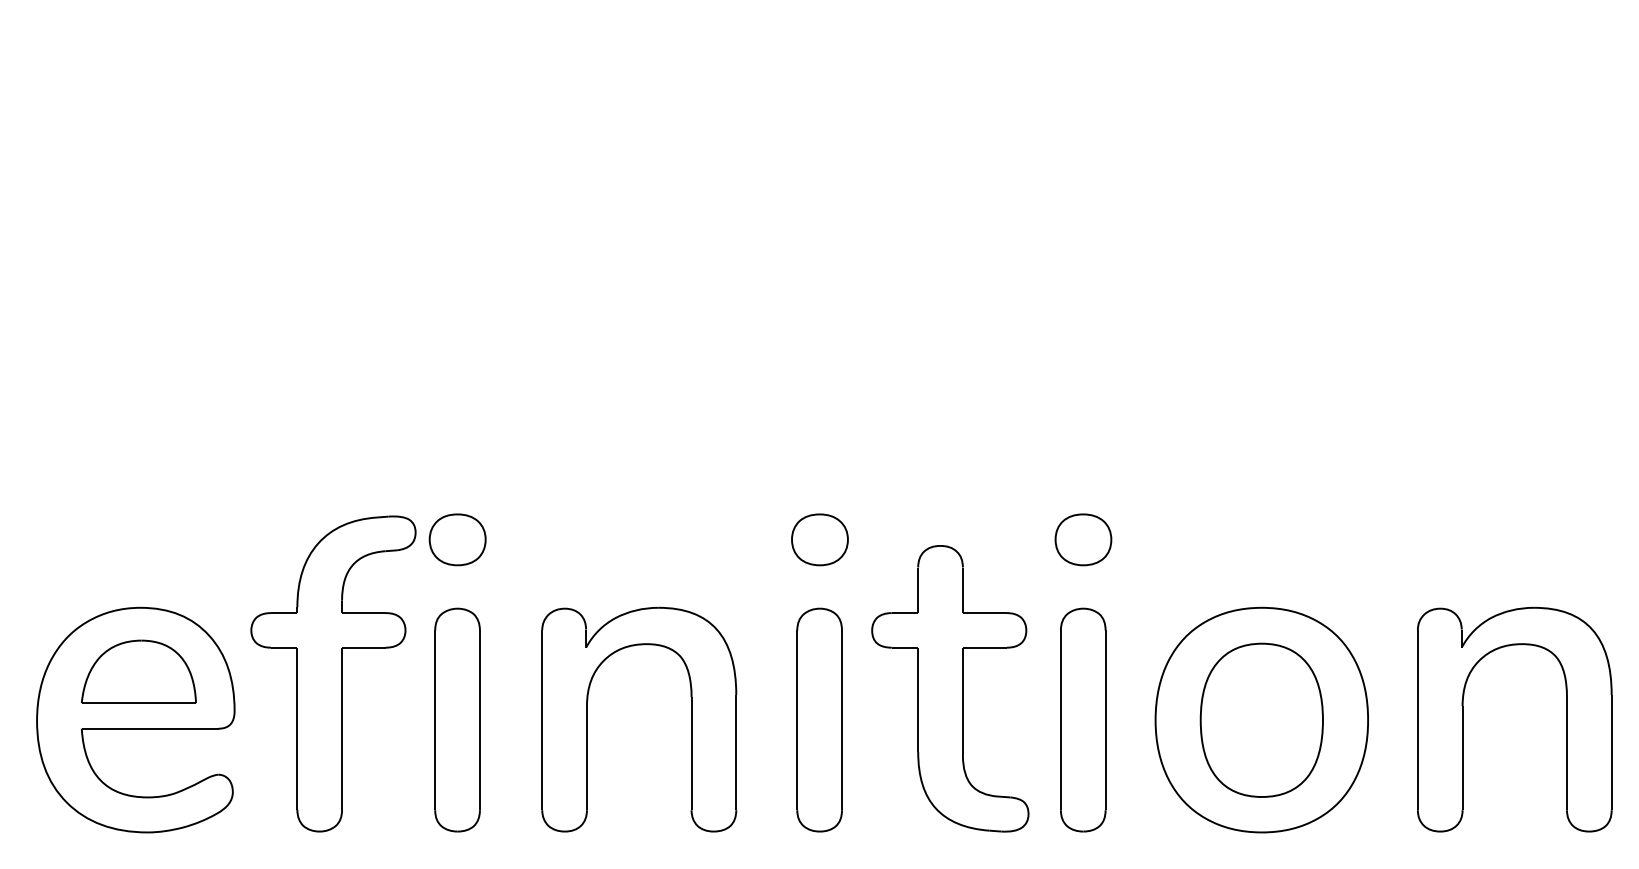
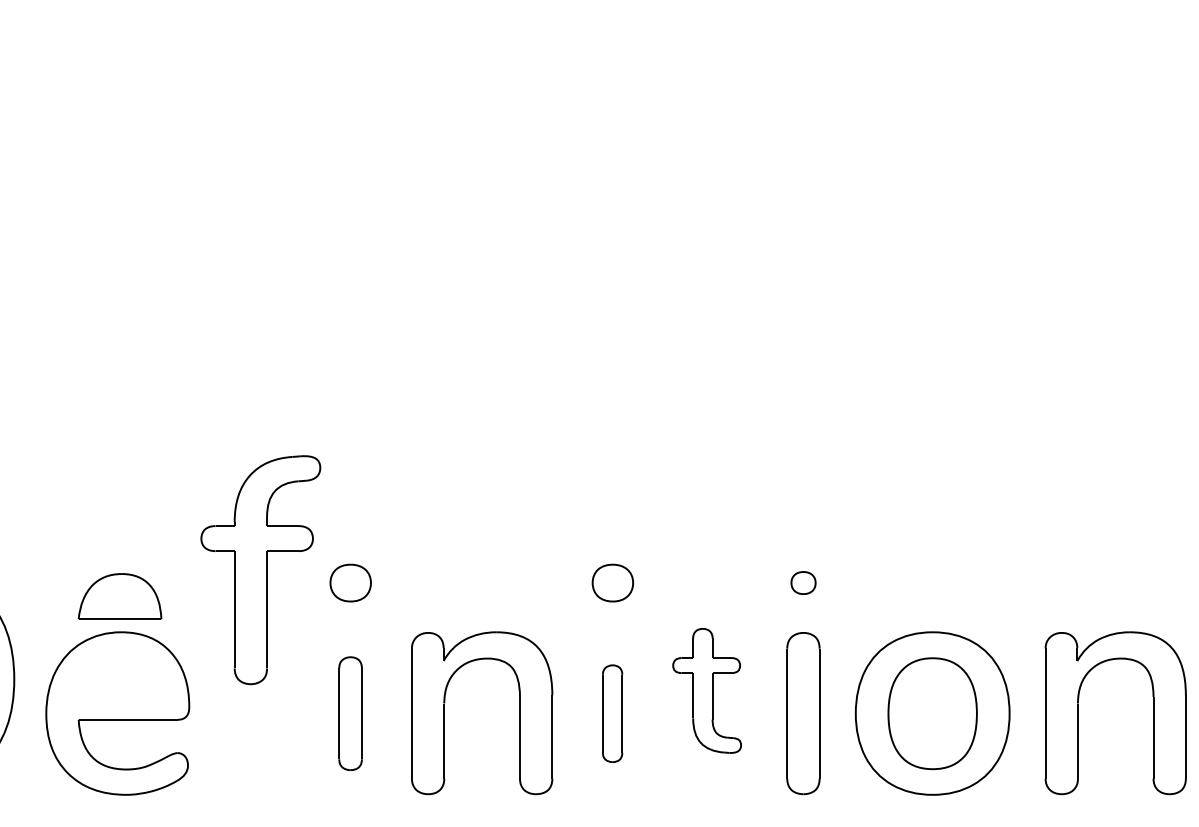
part: (1083, 539) -> (803, 582), size x0.6
part: (138, 671) -> (119, 596), moved
part: (333, 674) -> (260, 570), moved
part: (949, 688) -> (706, 690), size x0.6
part: (457, 720) -> (350, 713), size x0.7
part: (819, 720) -> (612, 713), size x0.6

